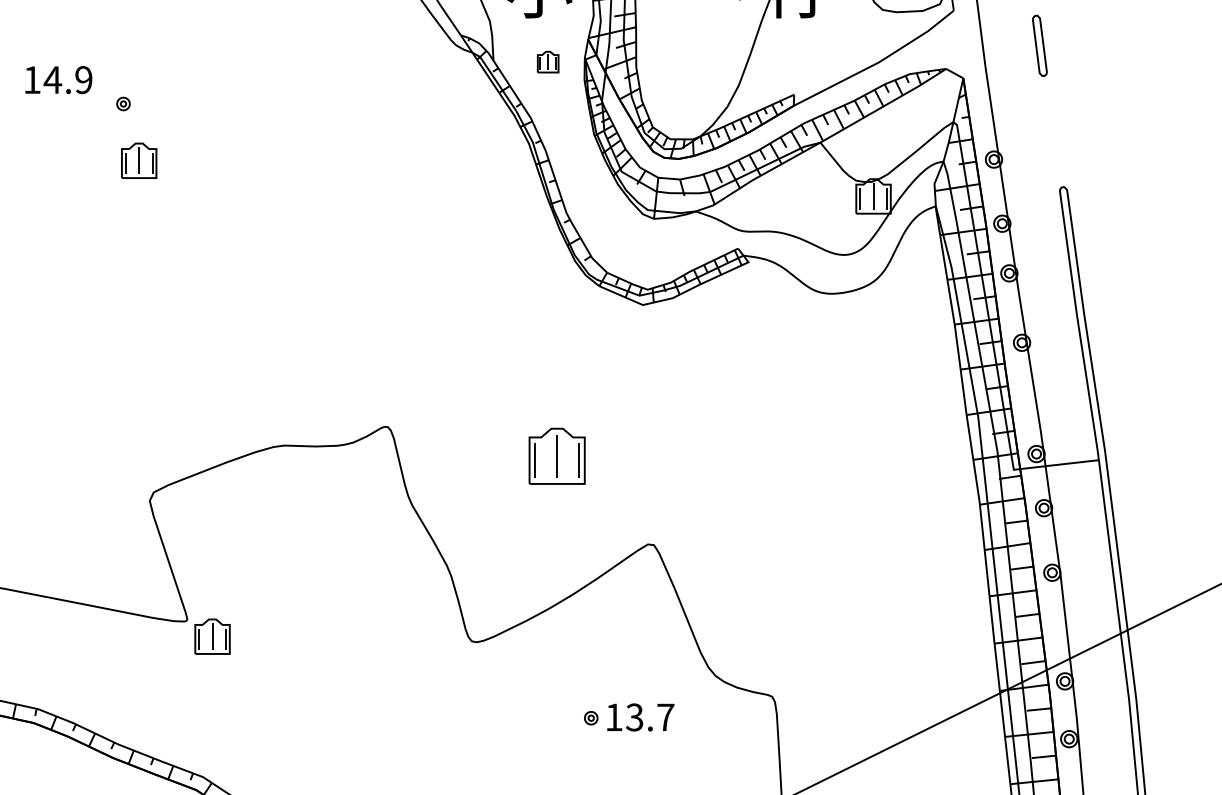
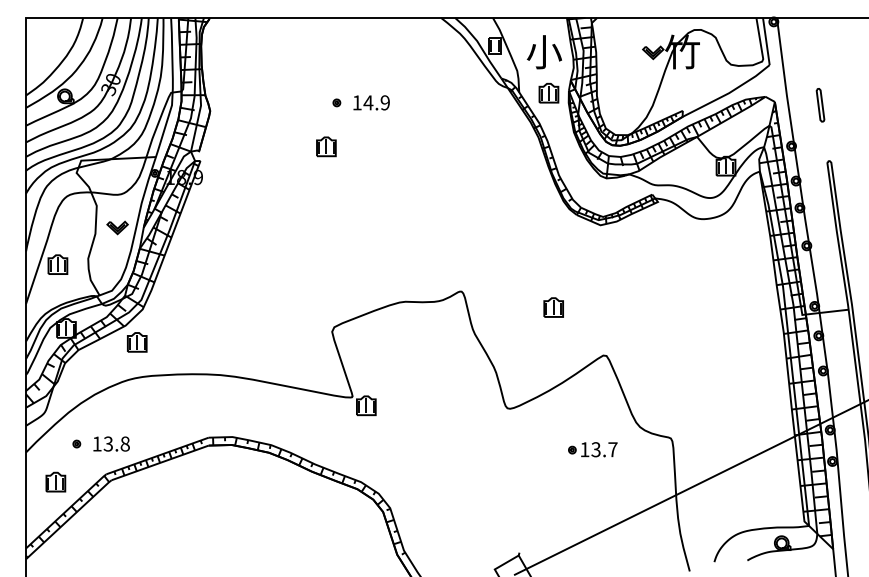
part: (1039, 46) -> (820, 105), moved
part: (547, 60) -> (548, 92), size x1.67
text: (58, 79) -> (371, 102), moved
part: (122, 103) -> (336, 102), moved
part: (556, 456) -> (553, 307), size x0.62

